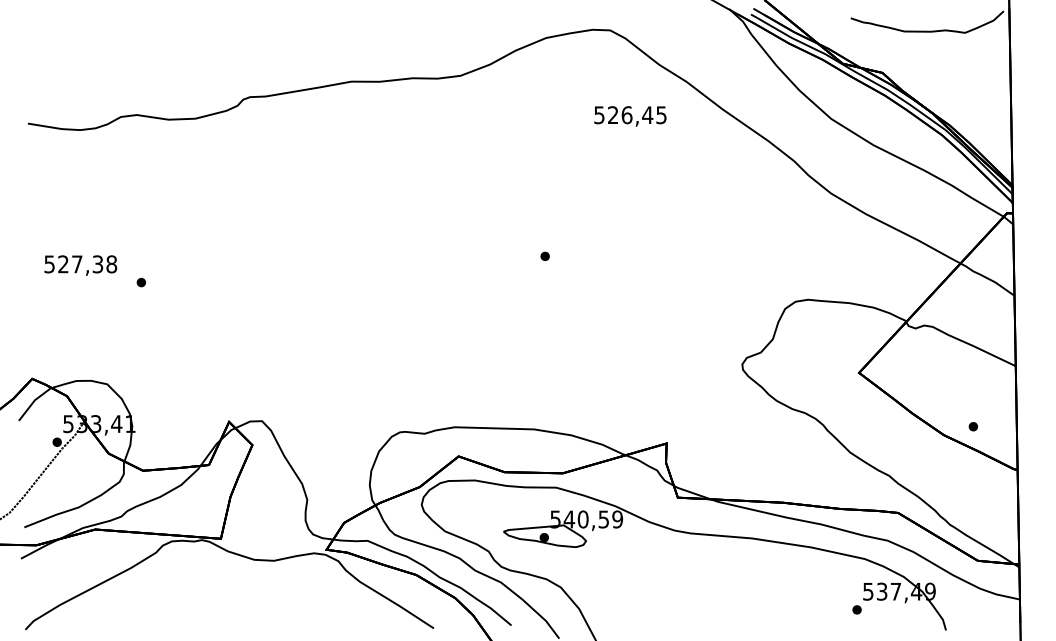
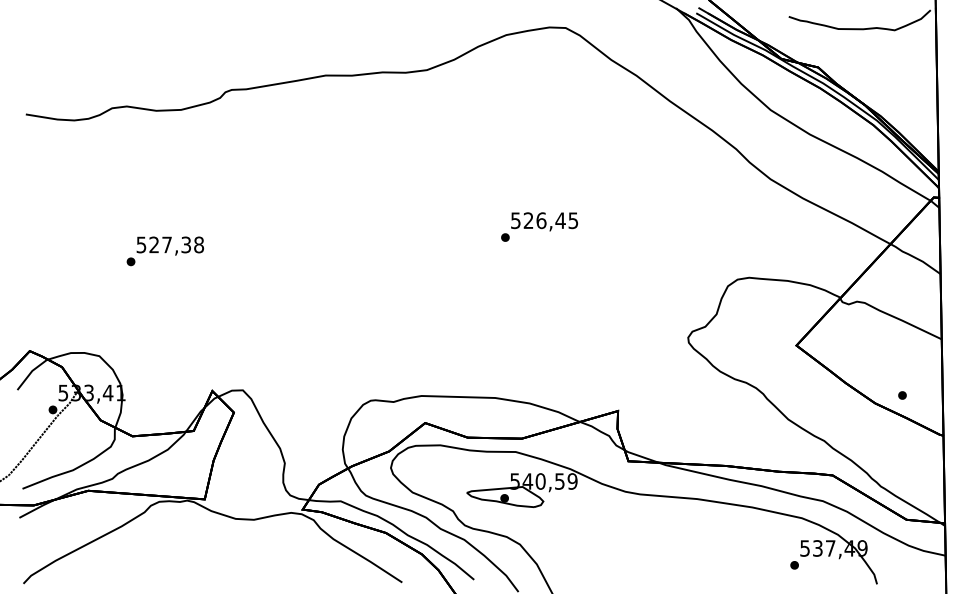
text: (630, 116) -> (544, 221), moved
text: (80, 265) -> (170, 246), moved

